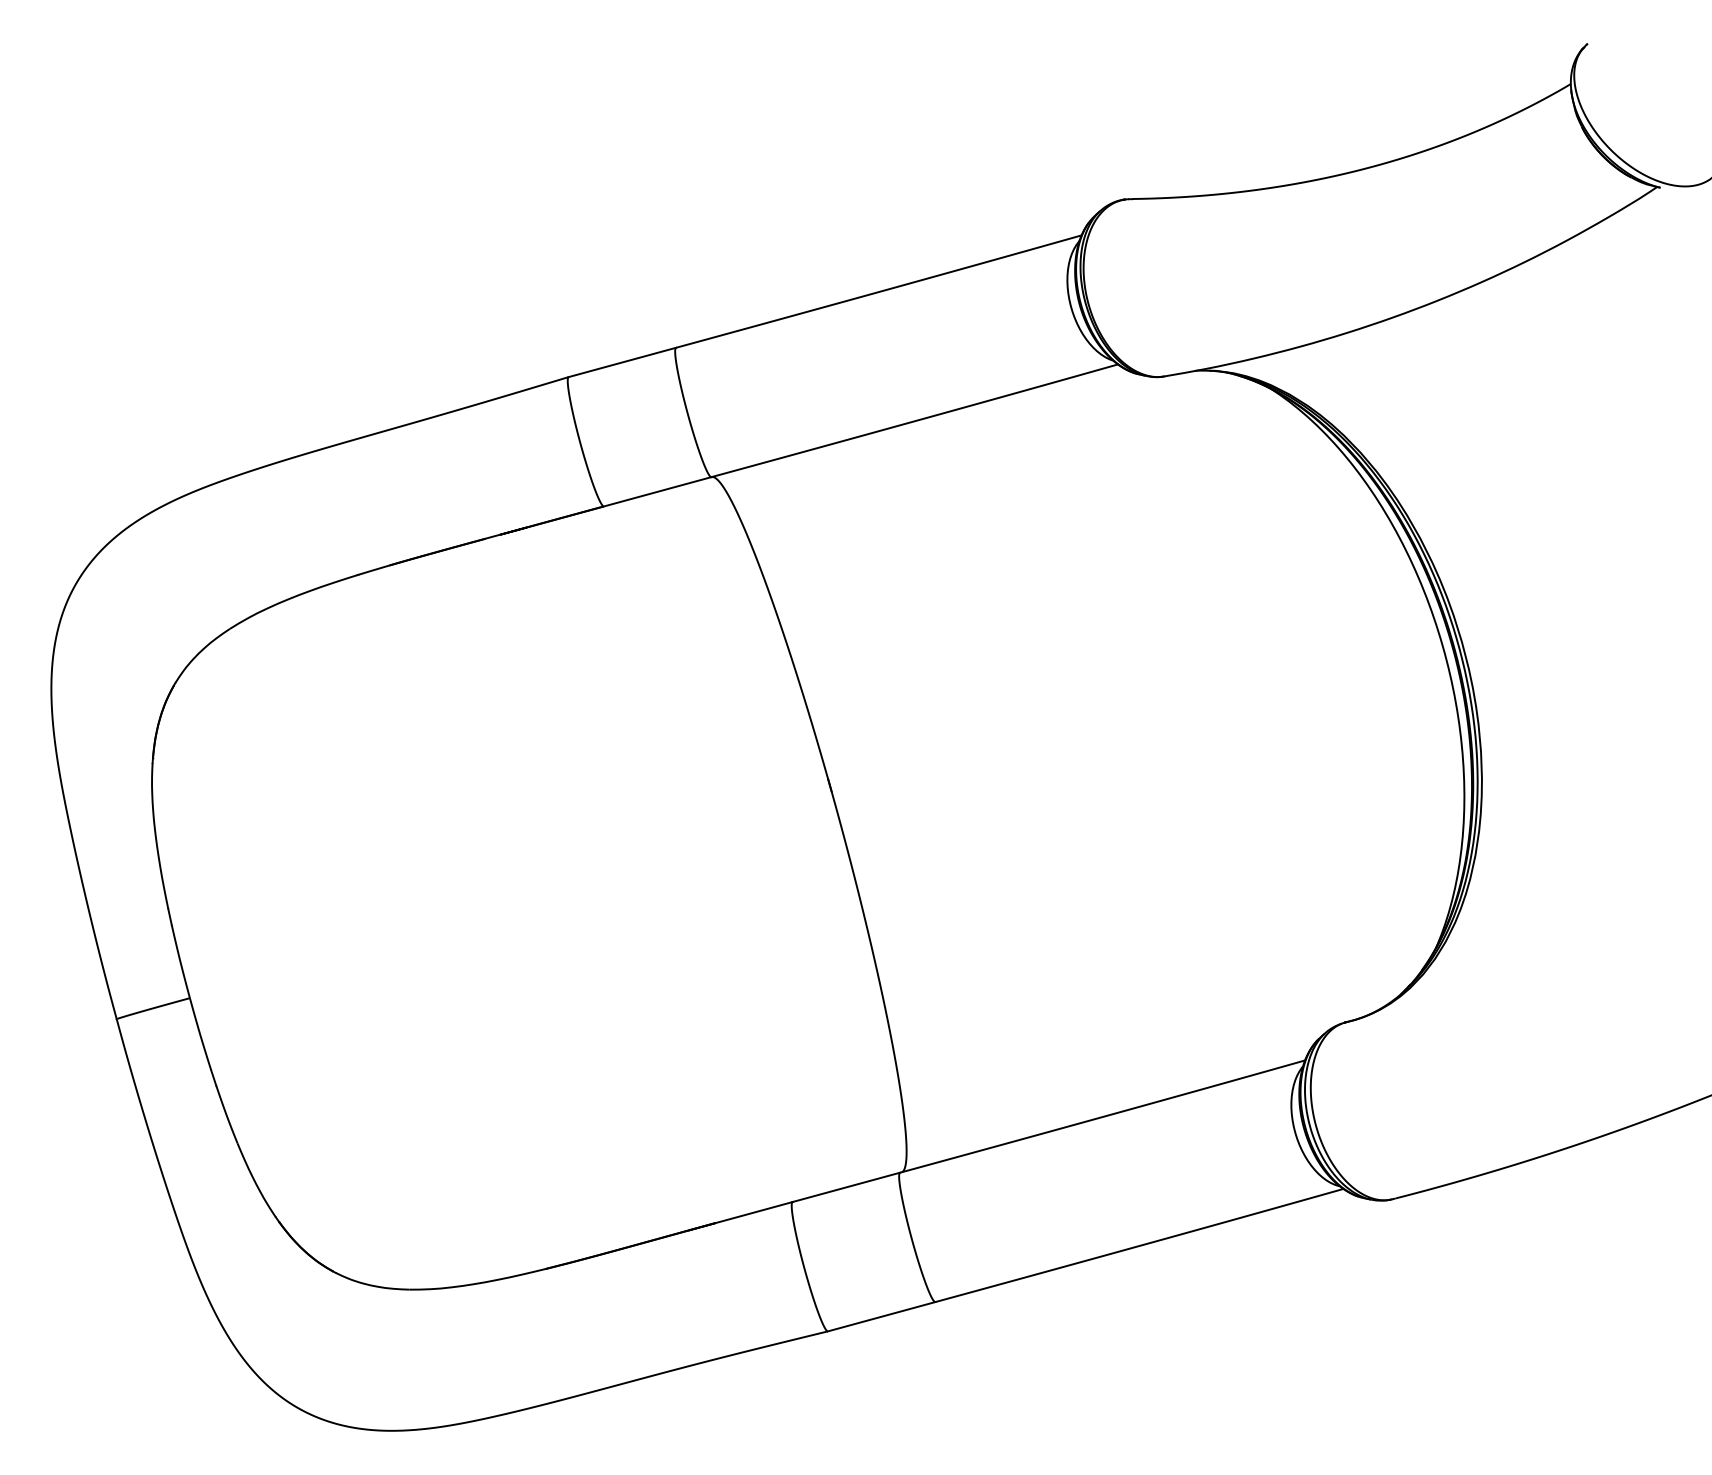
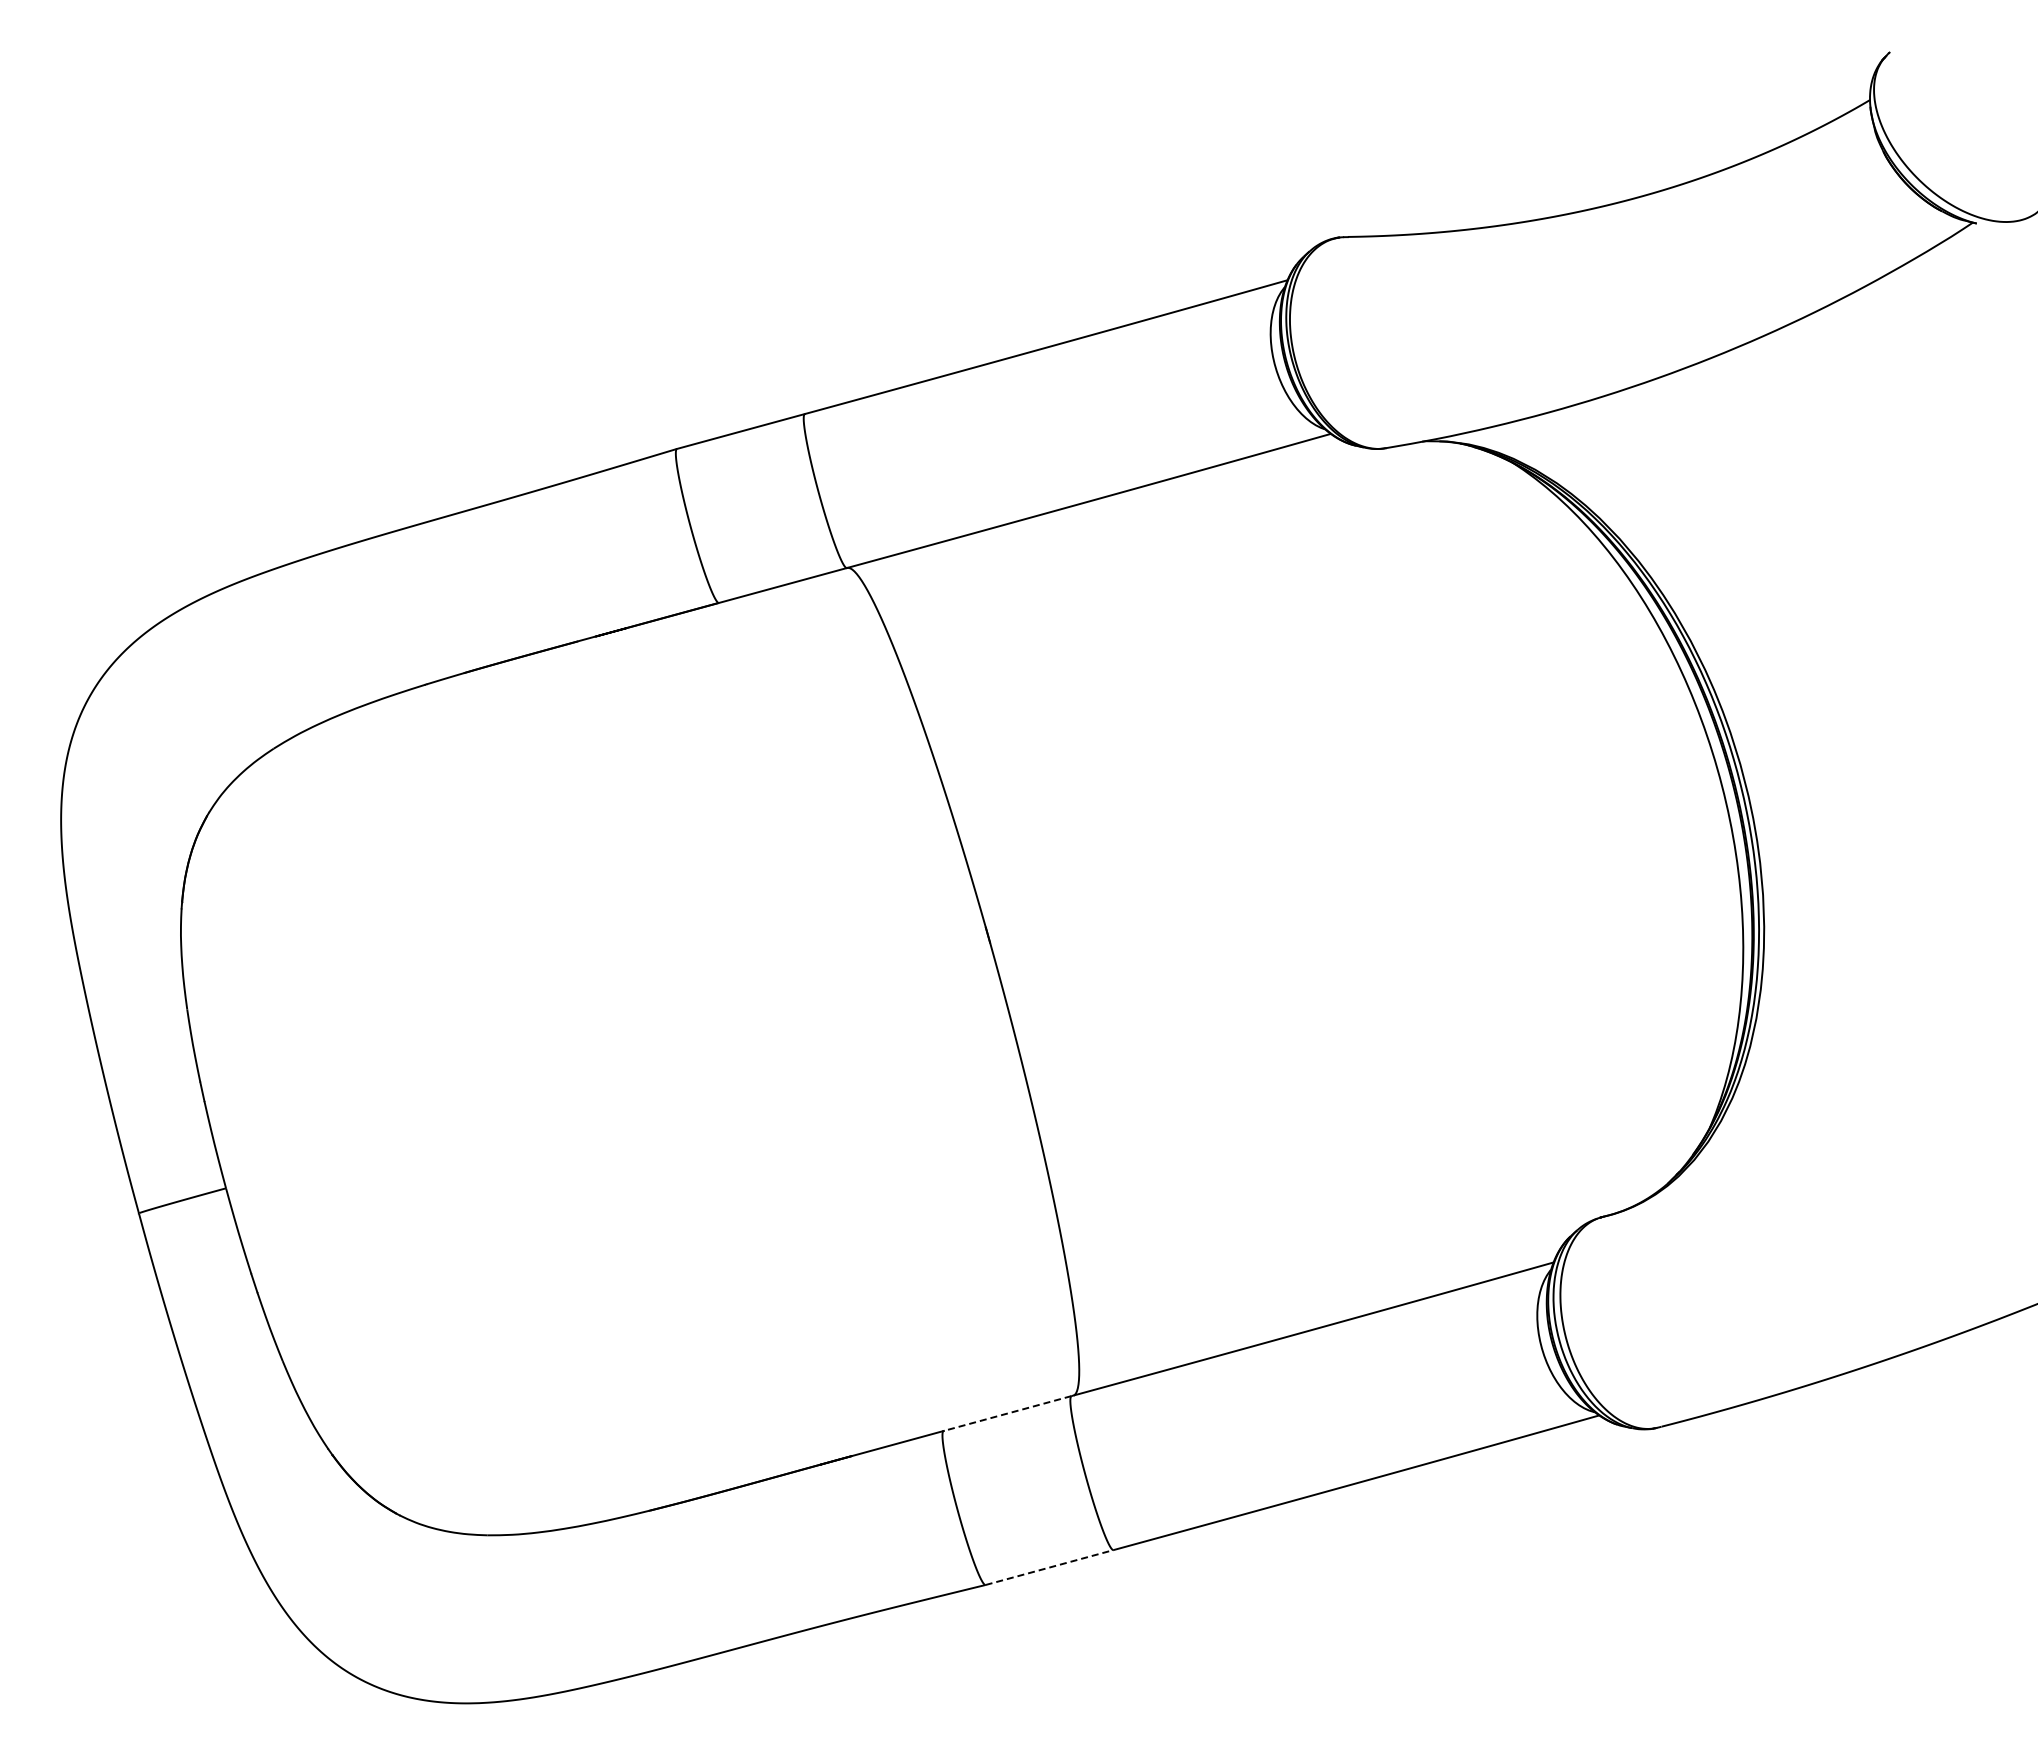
line: (846, 1187) -> (1007, 1413), solid -> dashed
line: (882, 1316) -> (1050, 1567), solid -> dashed

